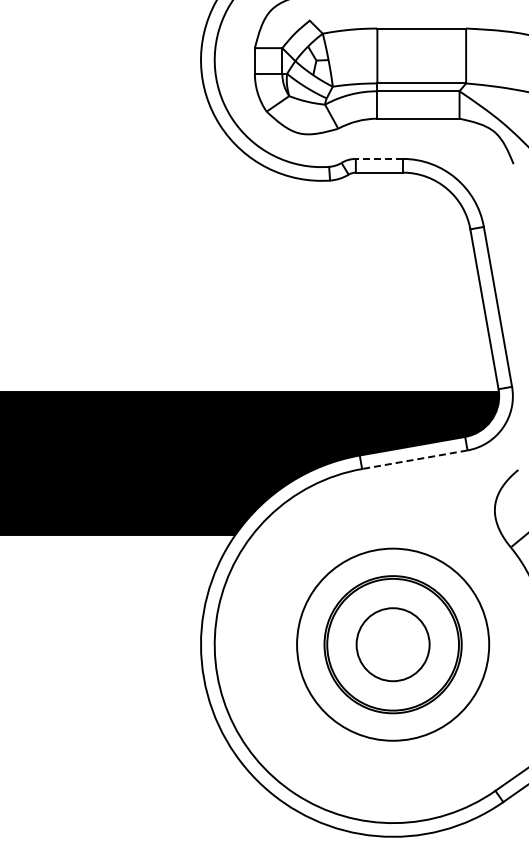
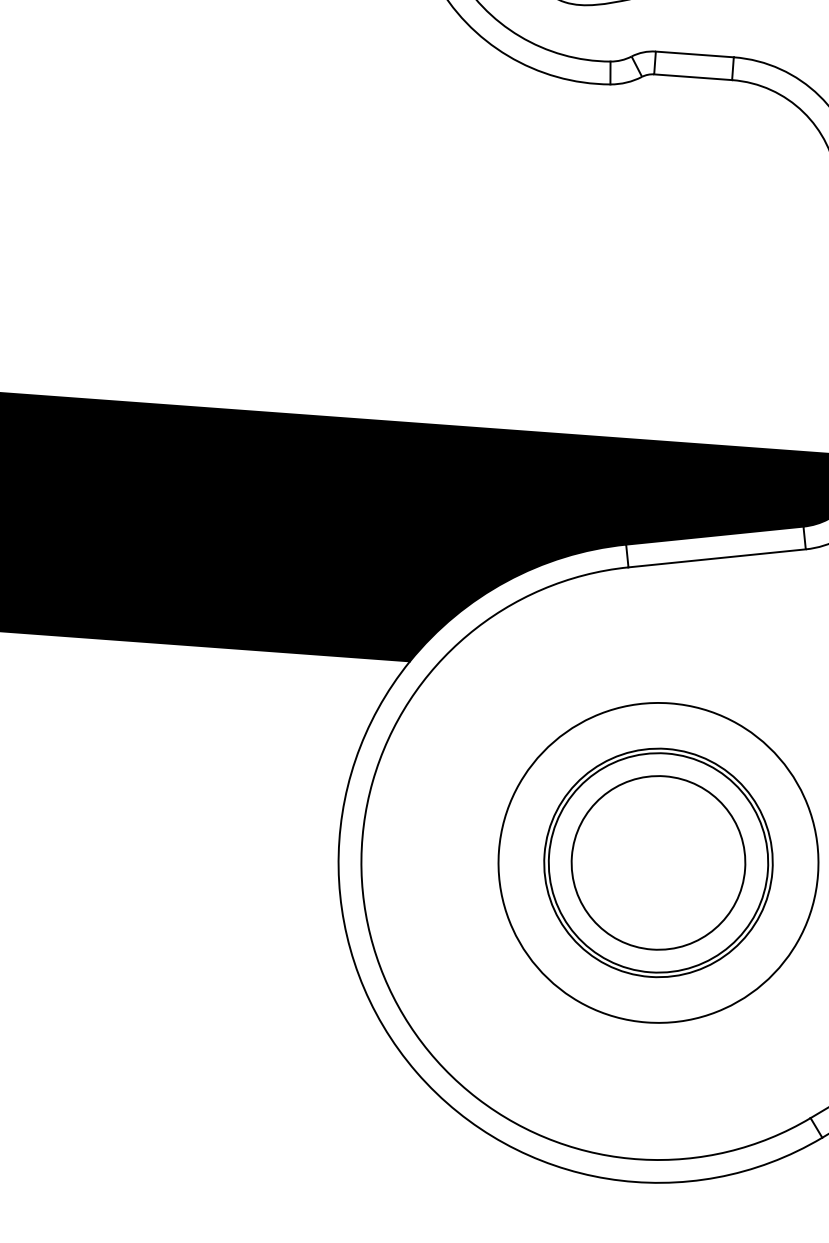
line: (378, 158) -> (693, 53), dashed -> solid
line: (414, 459) -> (716, 557), dashed -> solid
circle: (392, 644) -> (657, 862), size x1.43

